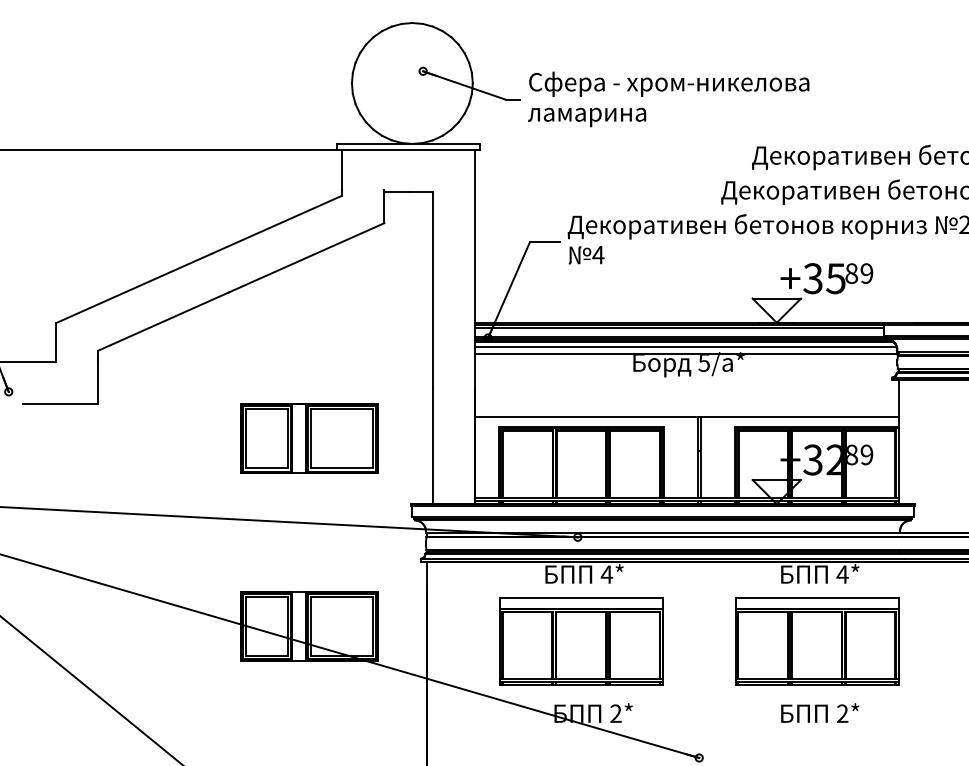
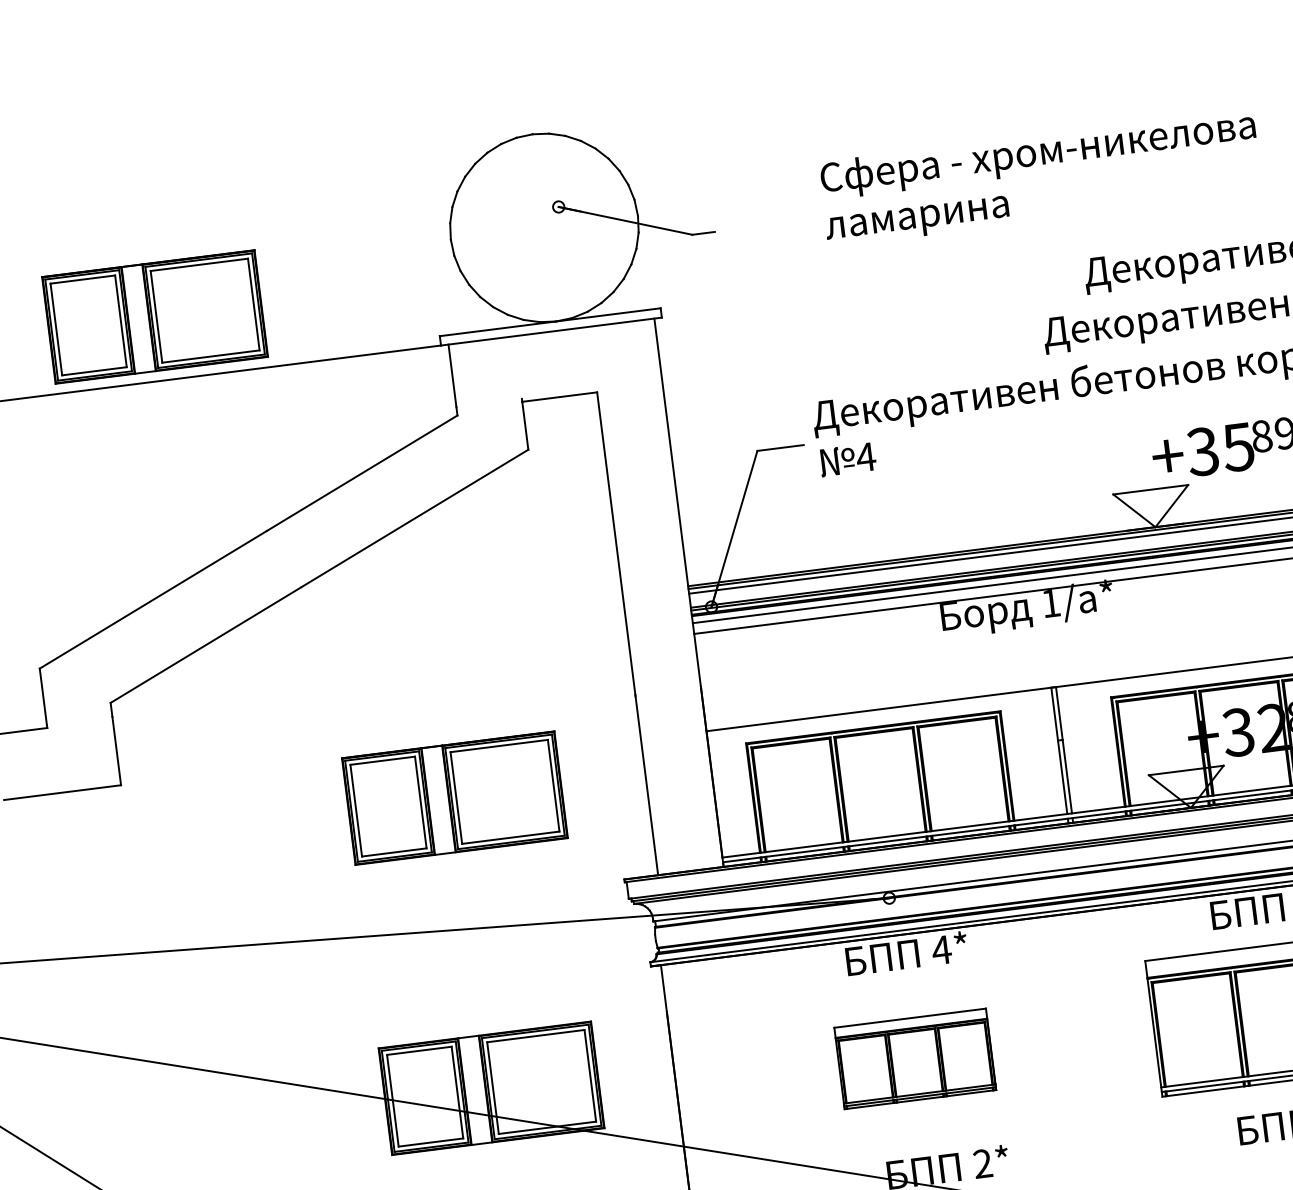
text: (668, 99) -> (1040, 177), moved
part: (157, 108) -> (154, 316), added
text: (703, 363) -> (1049, 604), 5/a* -> 1/a*
part: (581, 641) -> (915, 1058), size x0.6

